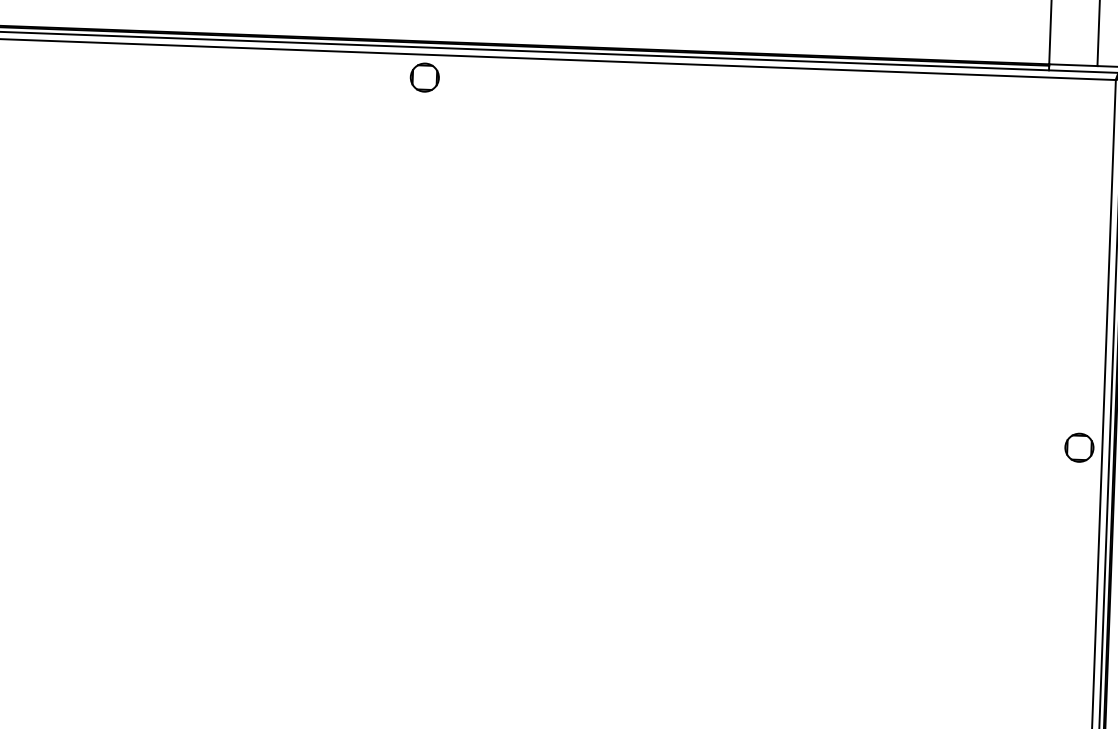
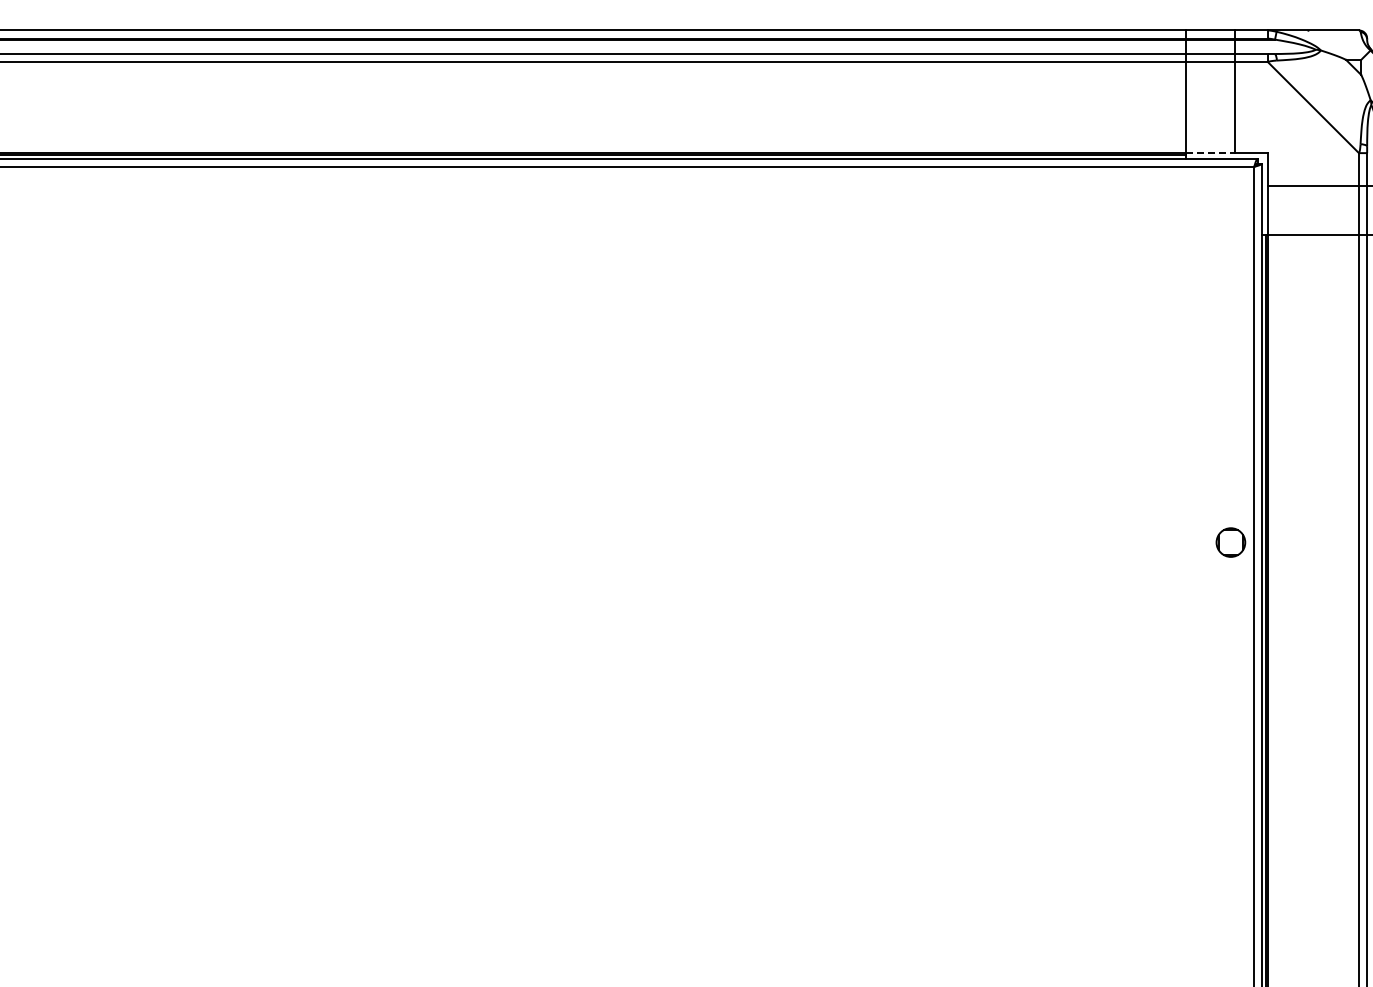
line: (1073, 65) -> (1210, 153), solid -> dashed
circle: (424, 77) -> (550, 190), removed

